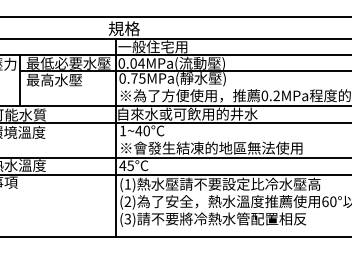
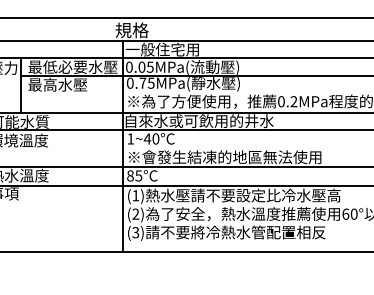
text: (141, 63) -> (150, 67), 0.04MPa( -> 0.05MPa(
text: (122, 165) -> (130, 175), 45°C -> 85°C

